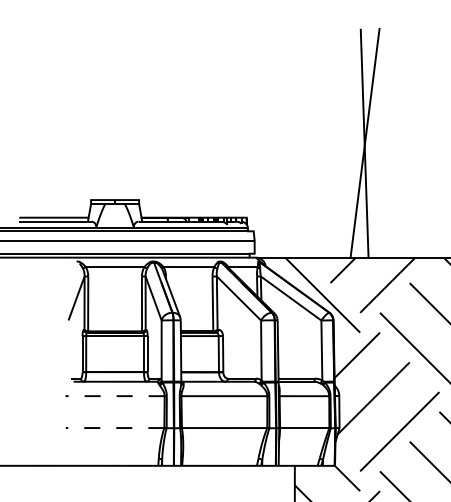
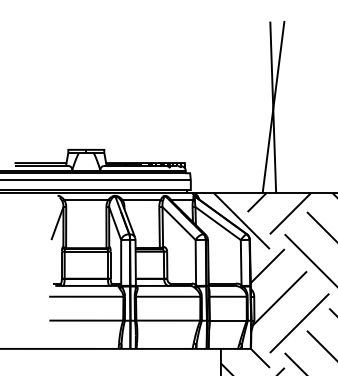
line: (115, 396) -> (86, 296), dashed -> solid
line: (114, 428) -> (85, 320), dashed -> solid

